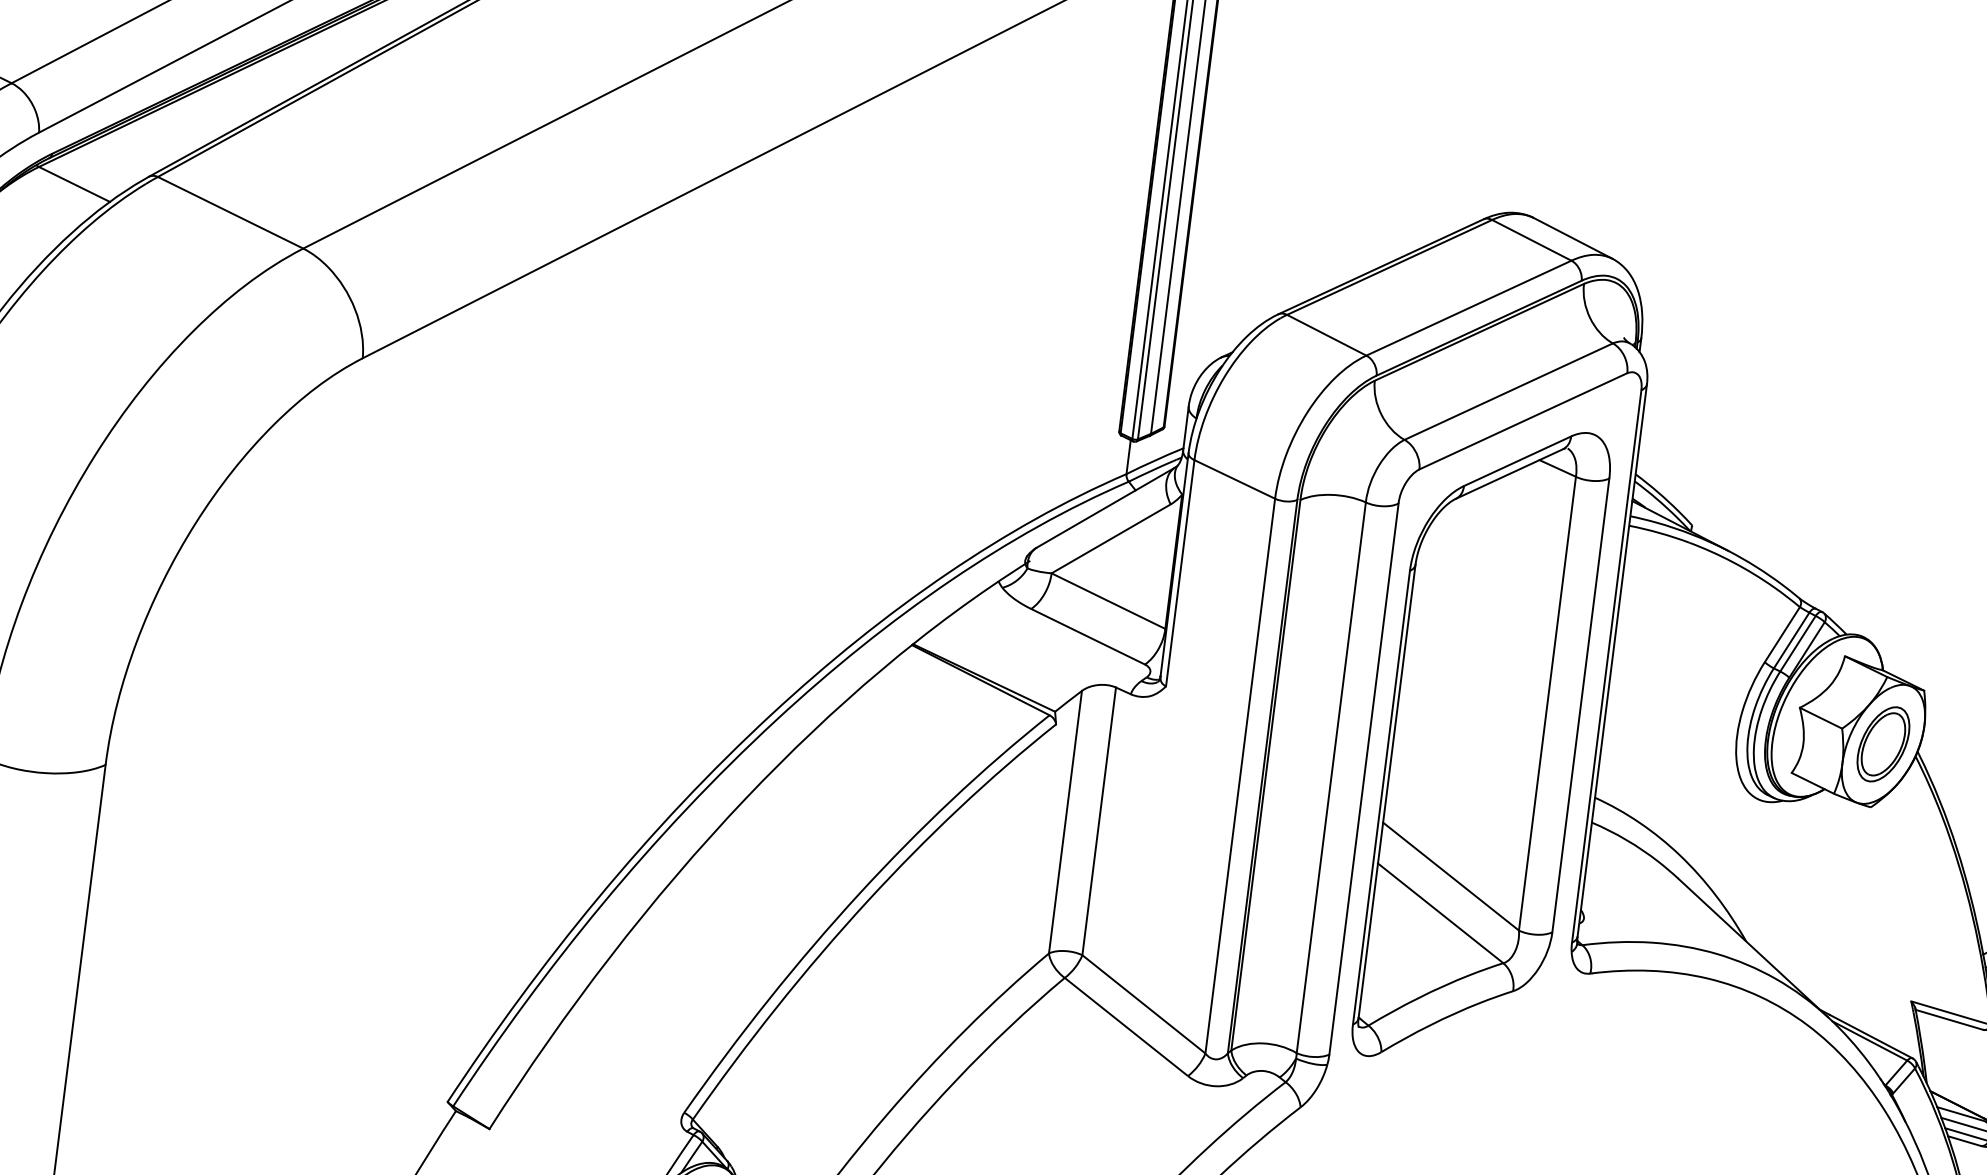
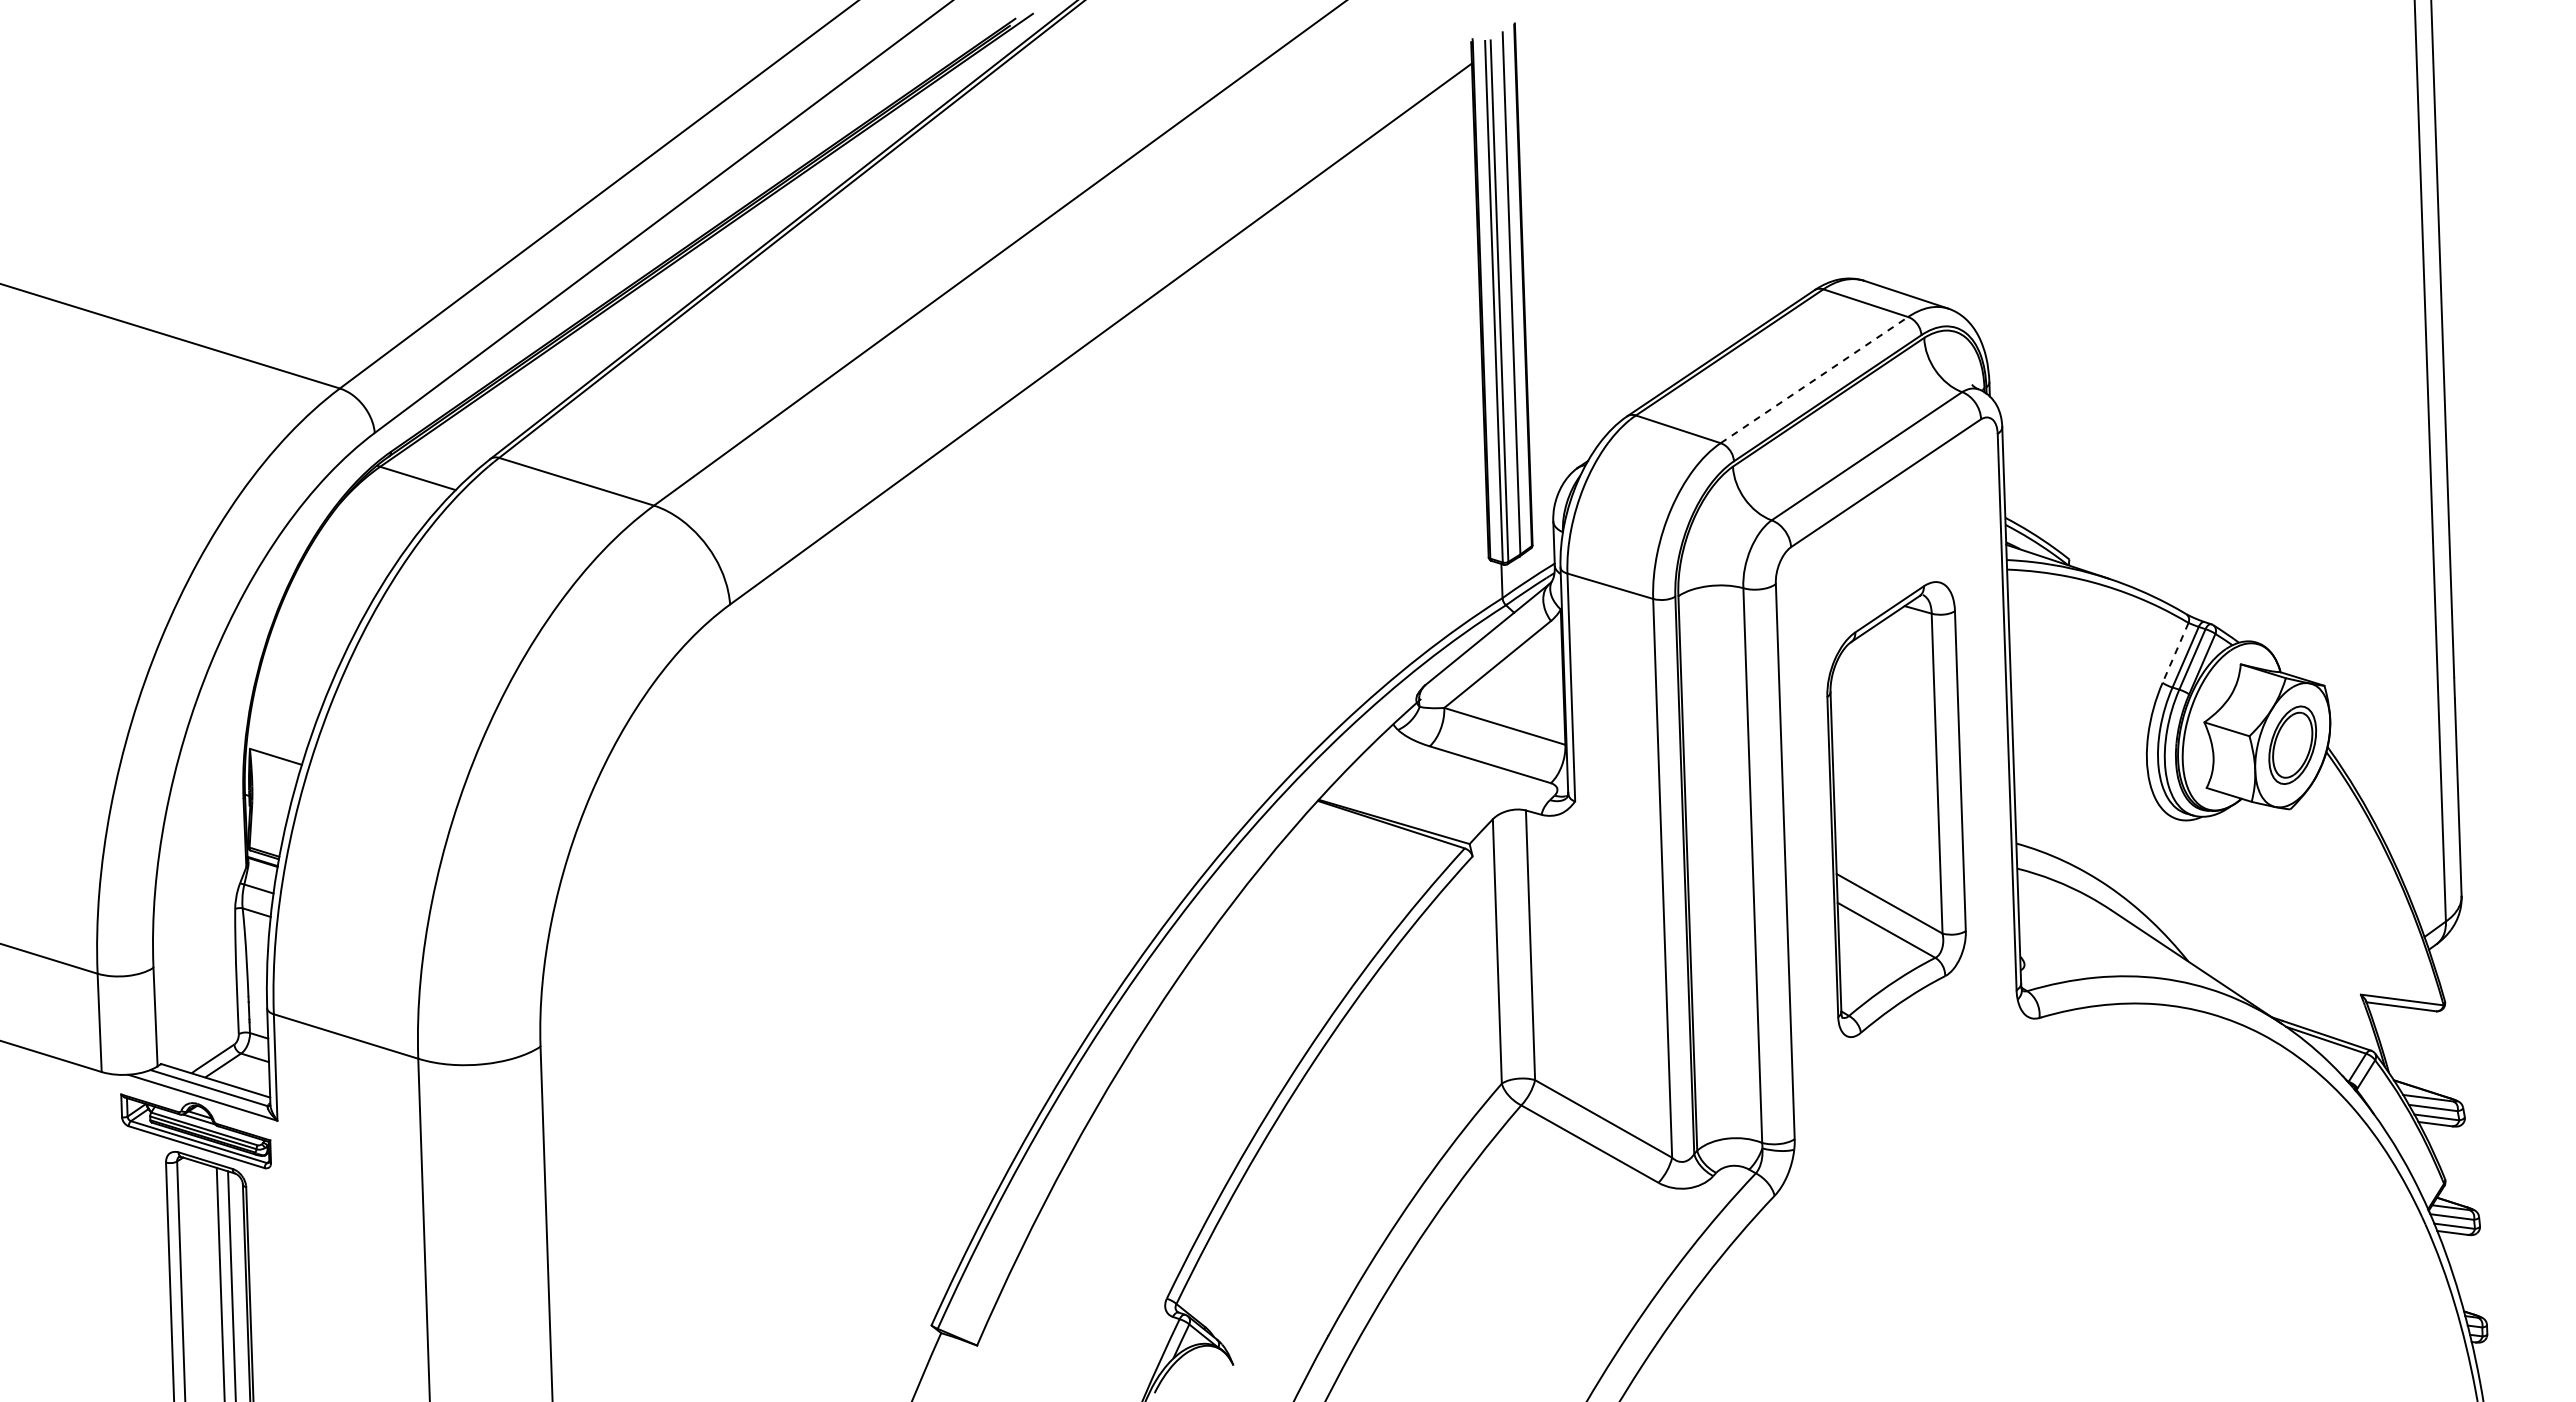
line: (1468, 308) -> (1814, 380), solid -> dashed
line: (1782, 634) -> (2175, 652), solid -> dashed
part: (1482, 745) -> (1896, 809), size x0.7

